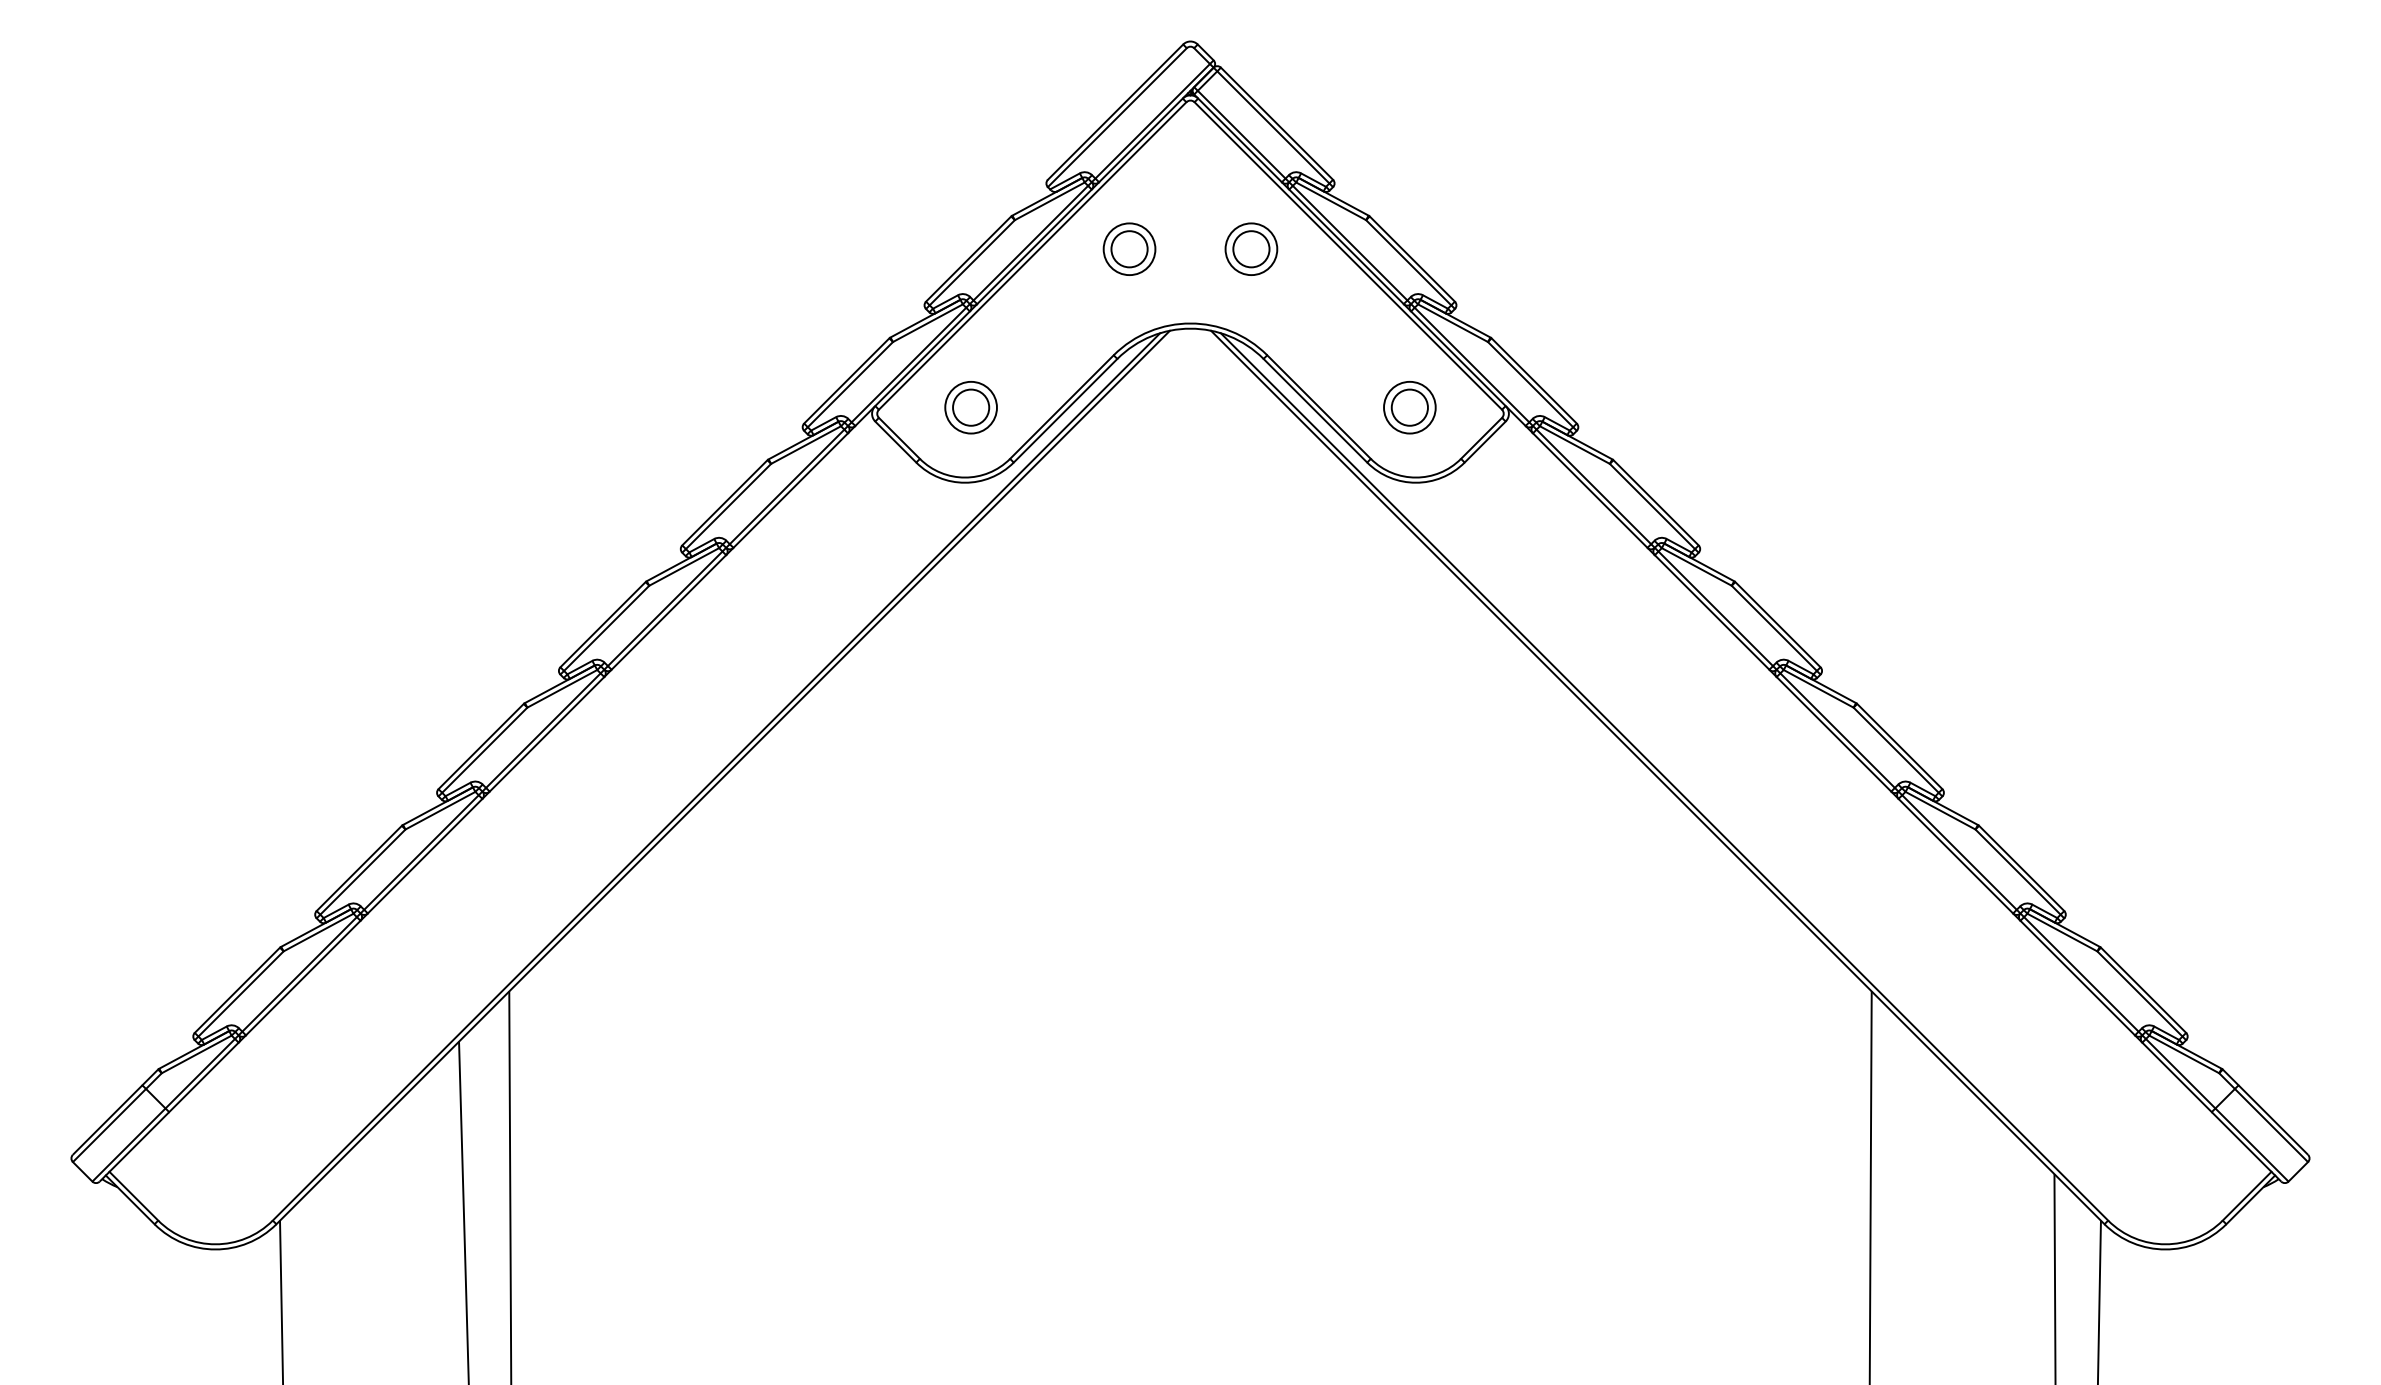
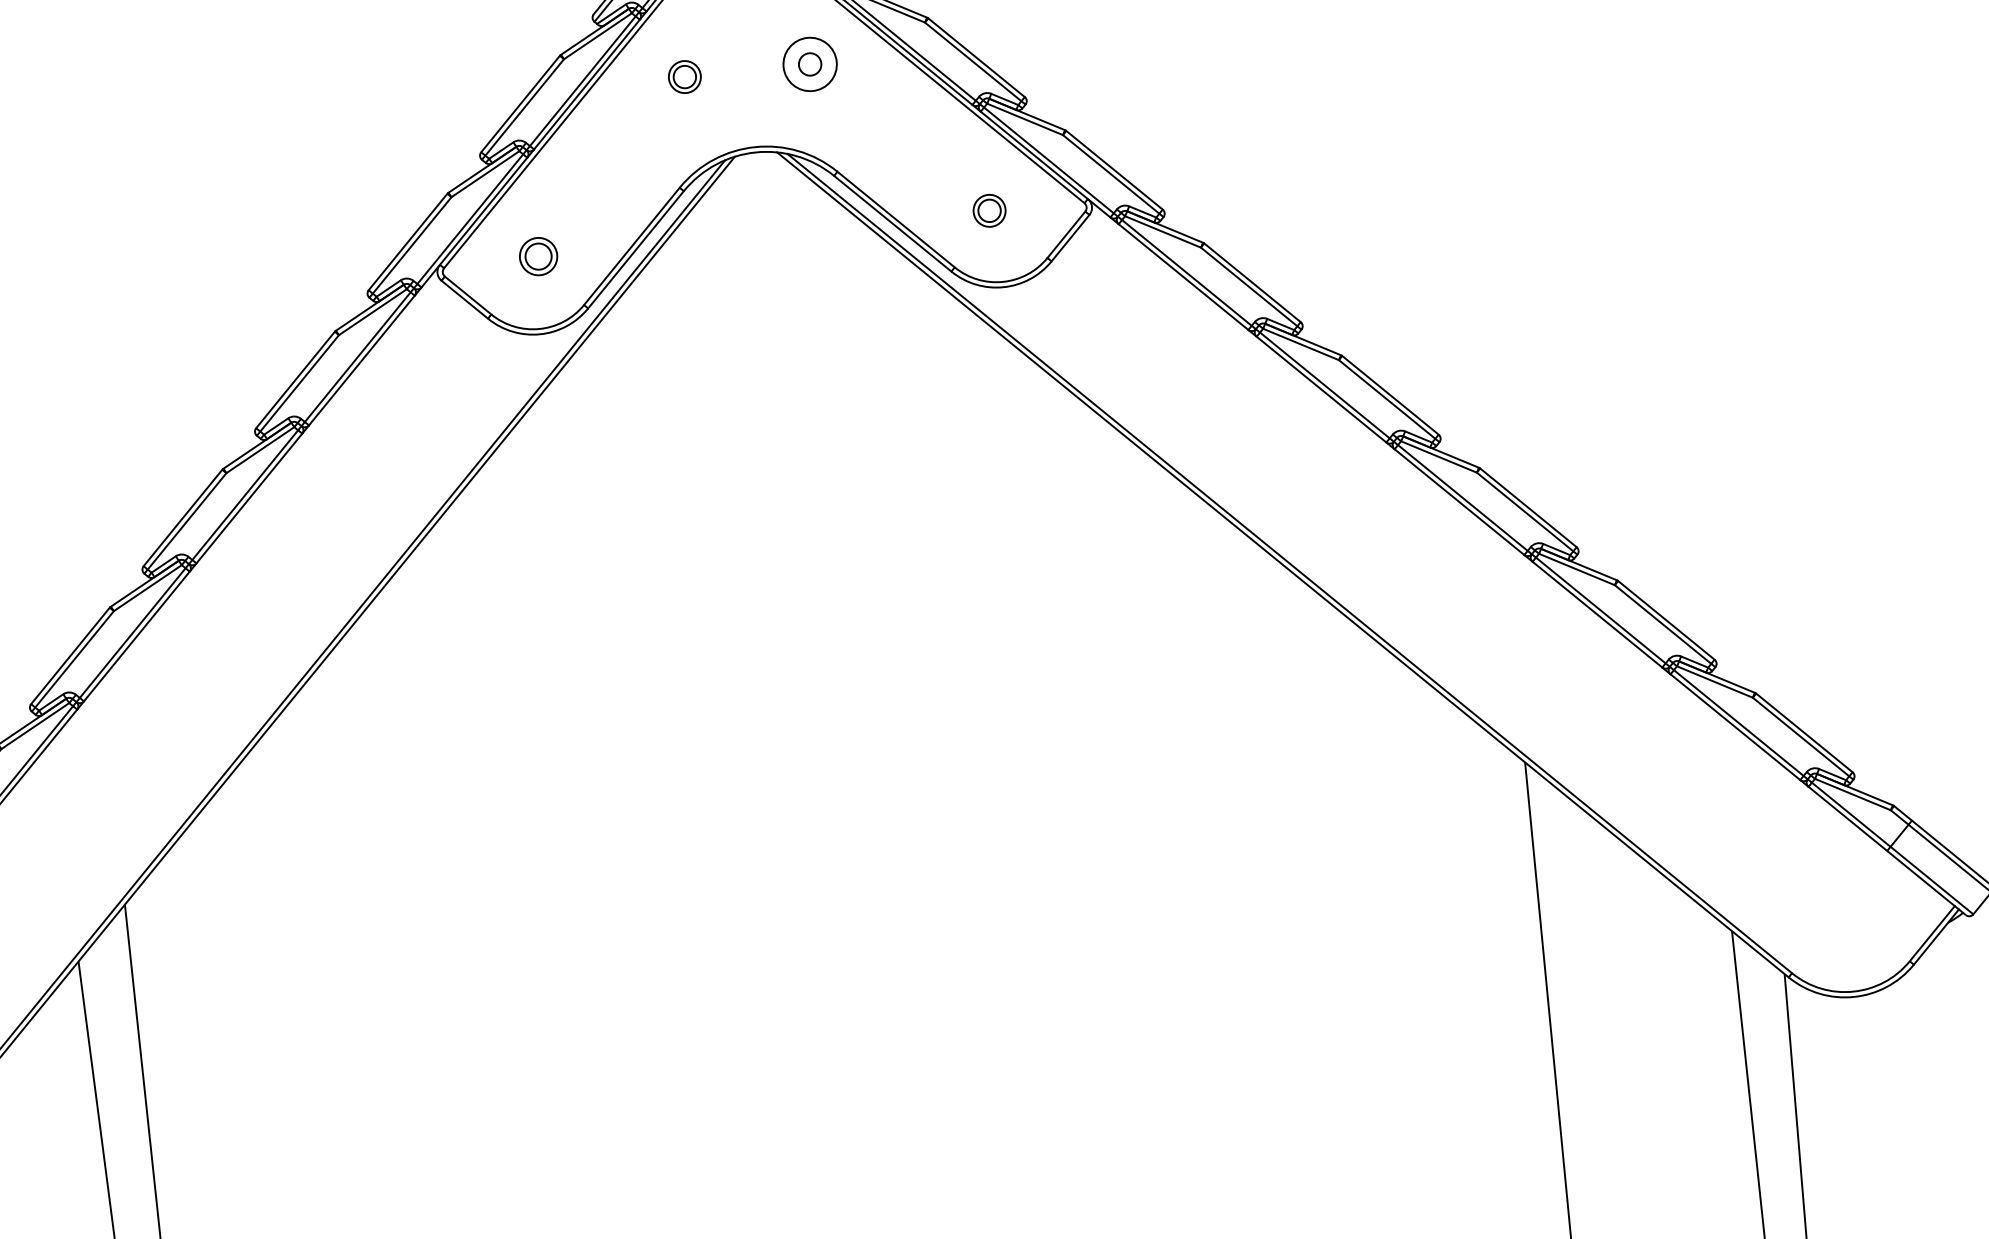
part: (1129, 248) -> (684, 76), size x0.6
circle: (1251, 249) -> (810, 64), size x0.6
part: (970, 407) -> (537, 256), size x0.7
part: (1409, 407) -> (989, 210), size x0.6

